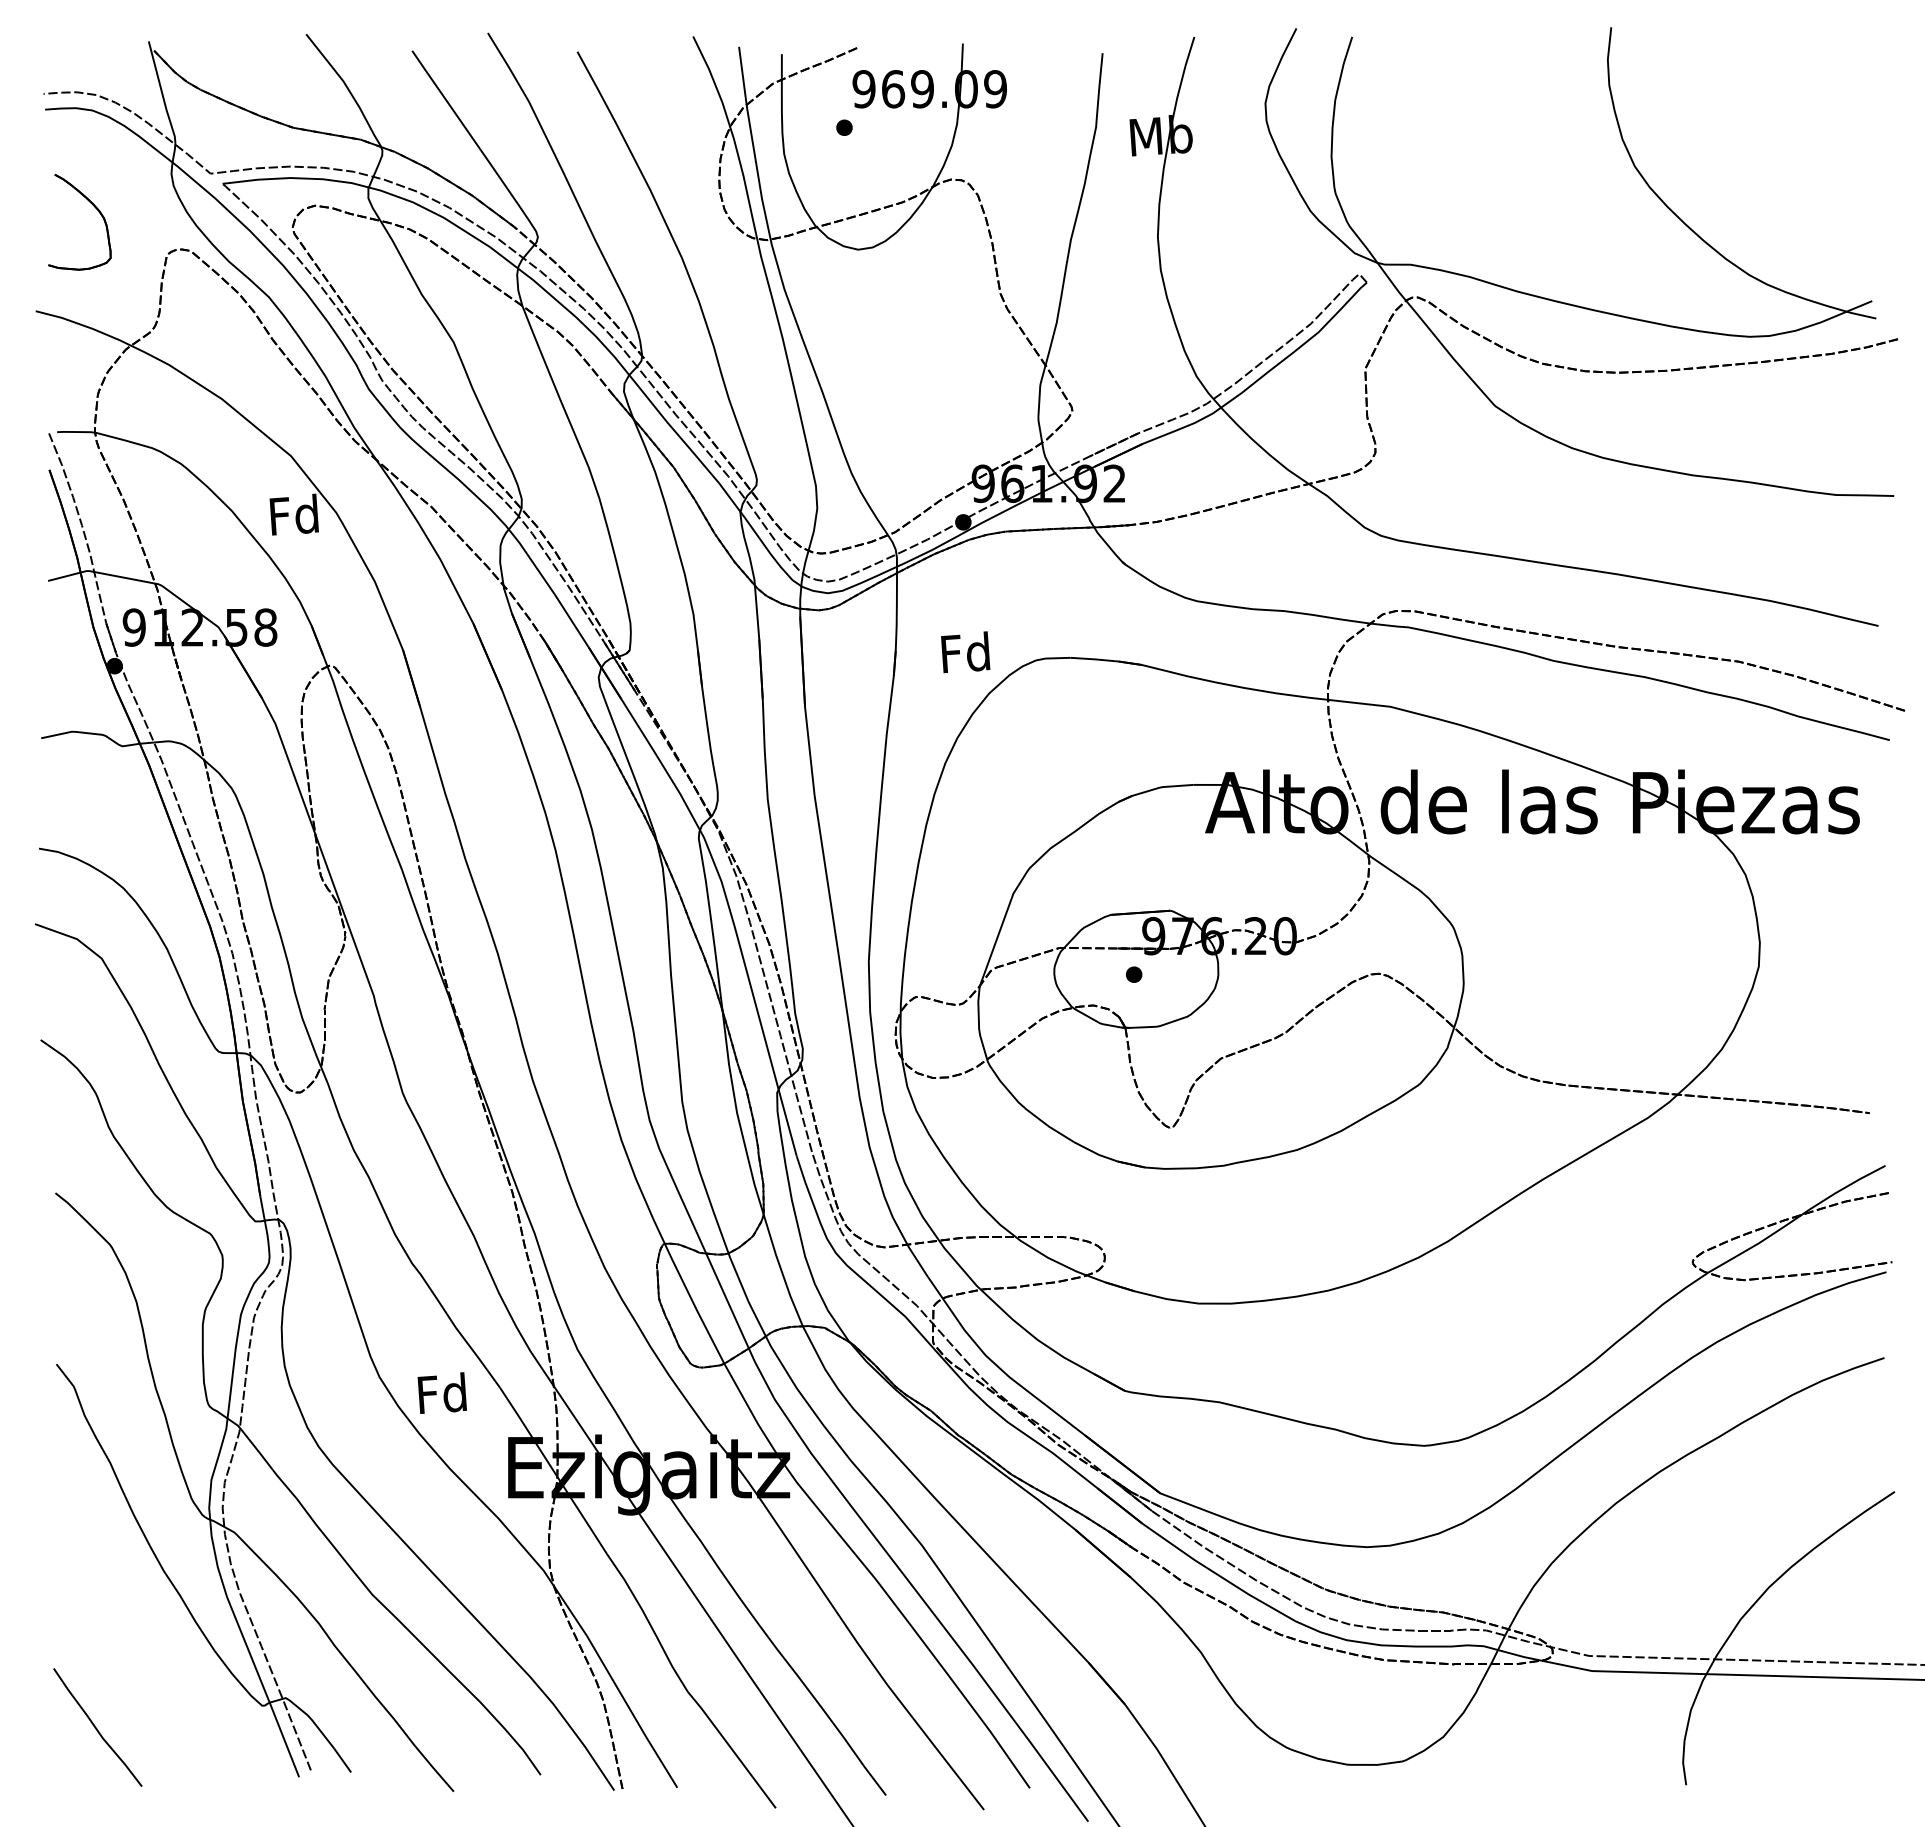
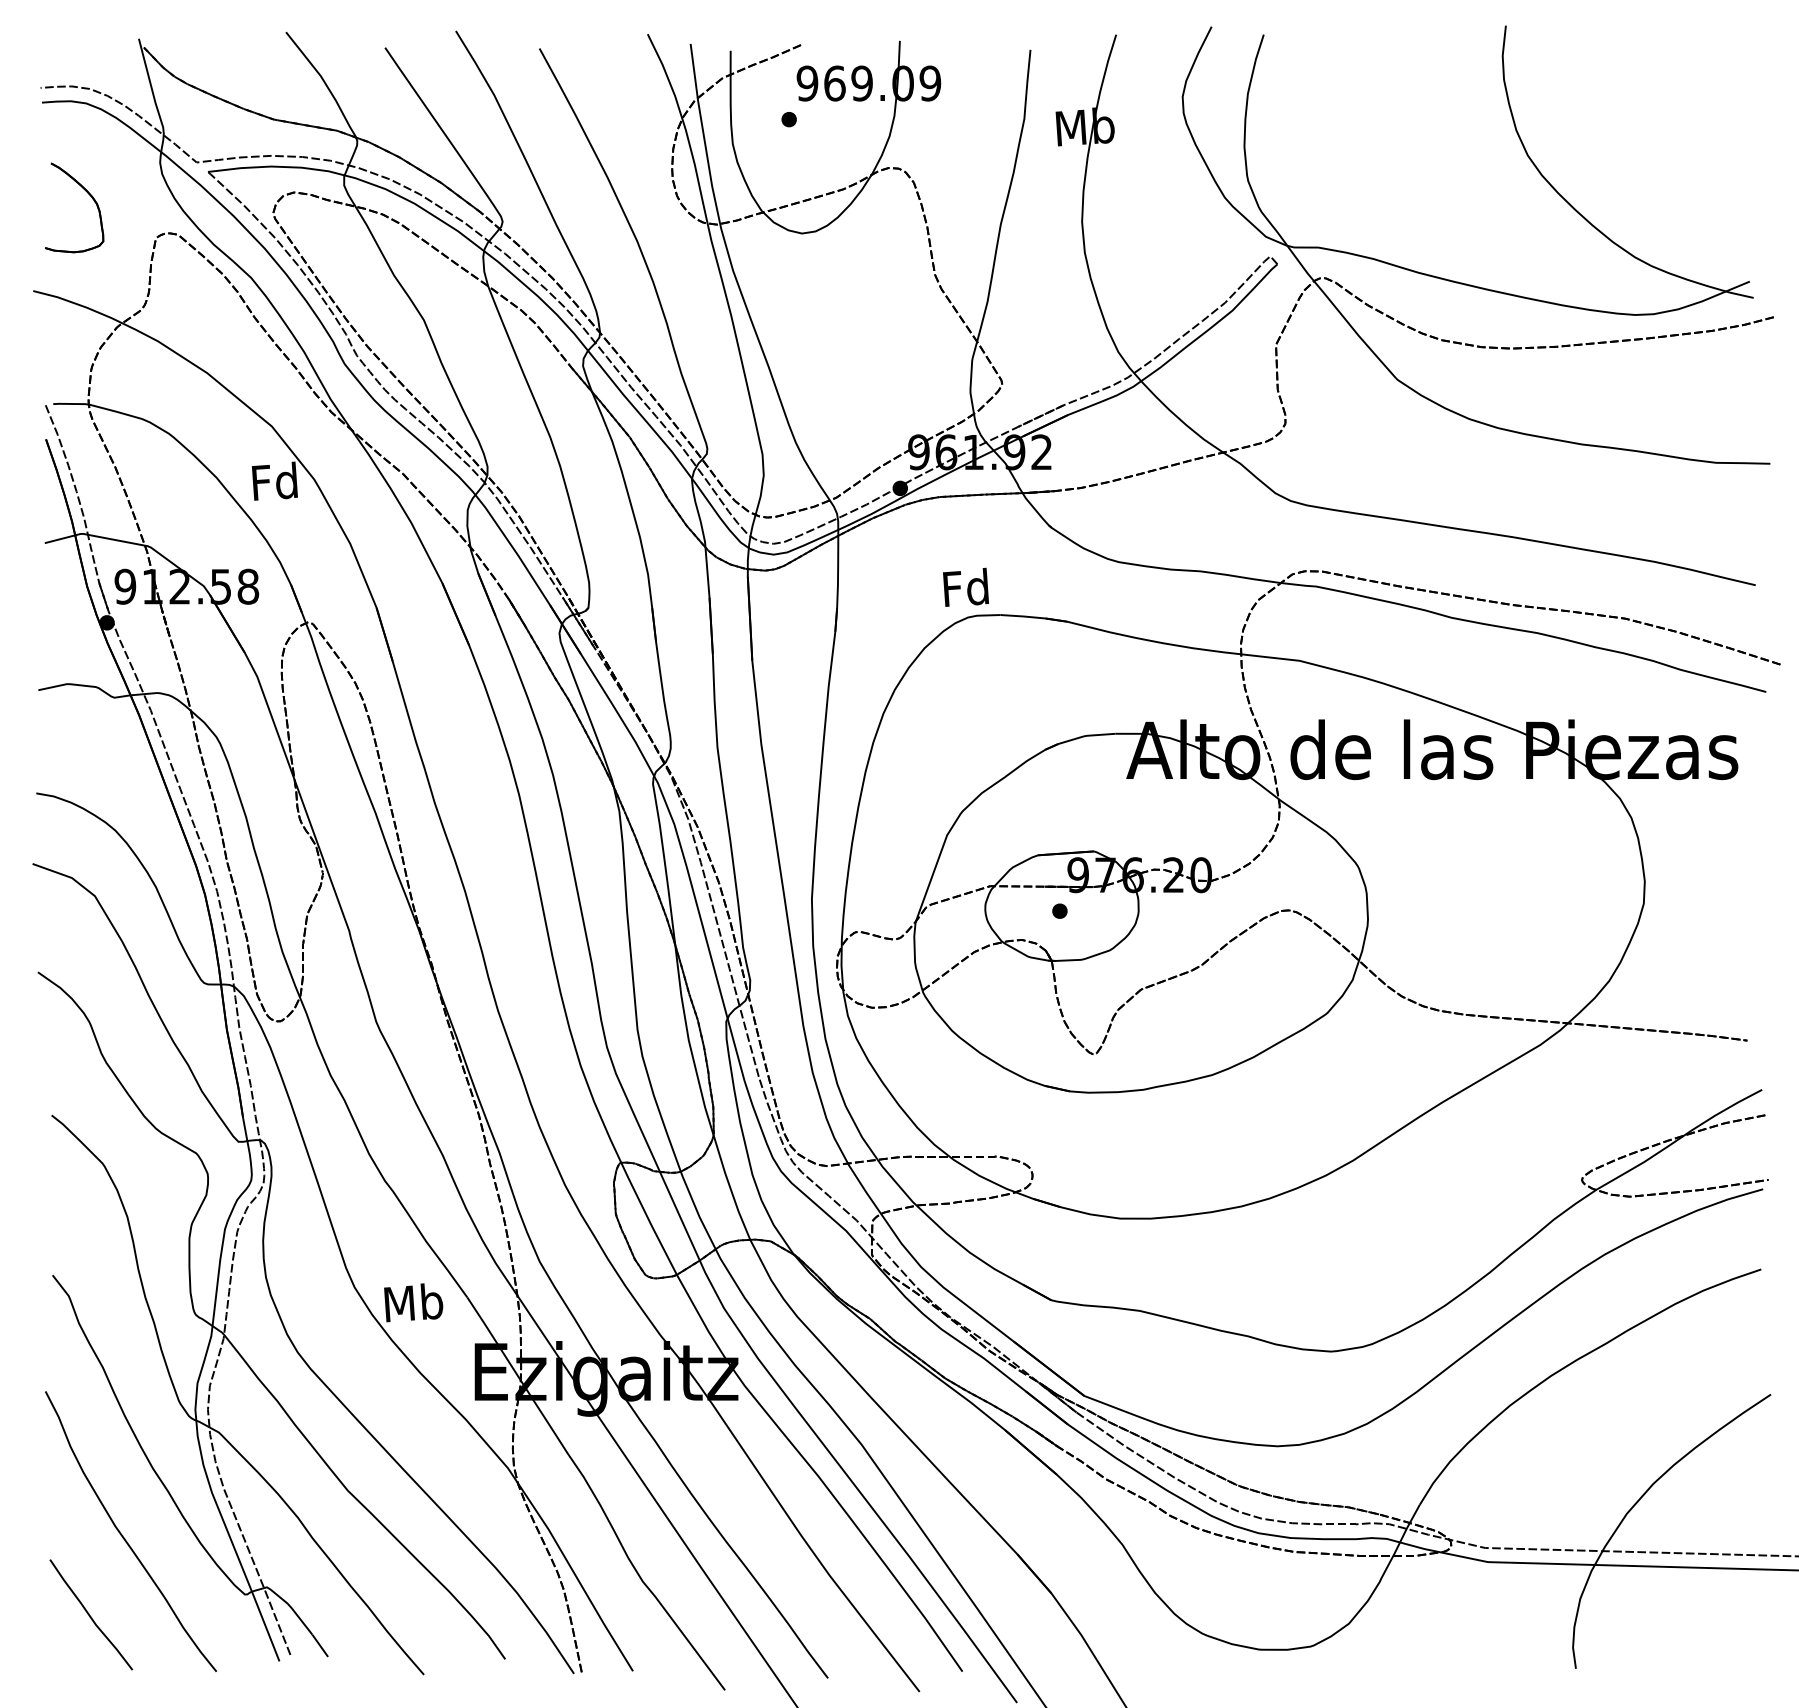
text: (965, 652) -> (965, 587), moved
text: (442, 1393) -> (413, 1302), Fd -> Mb
curve: (132, 1643) -> (123, 1536), added

